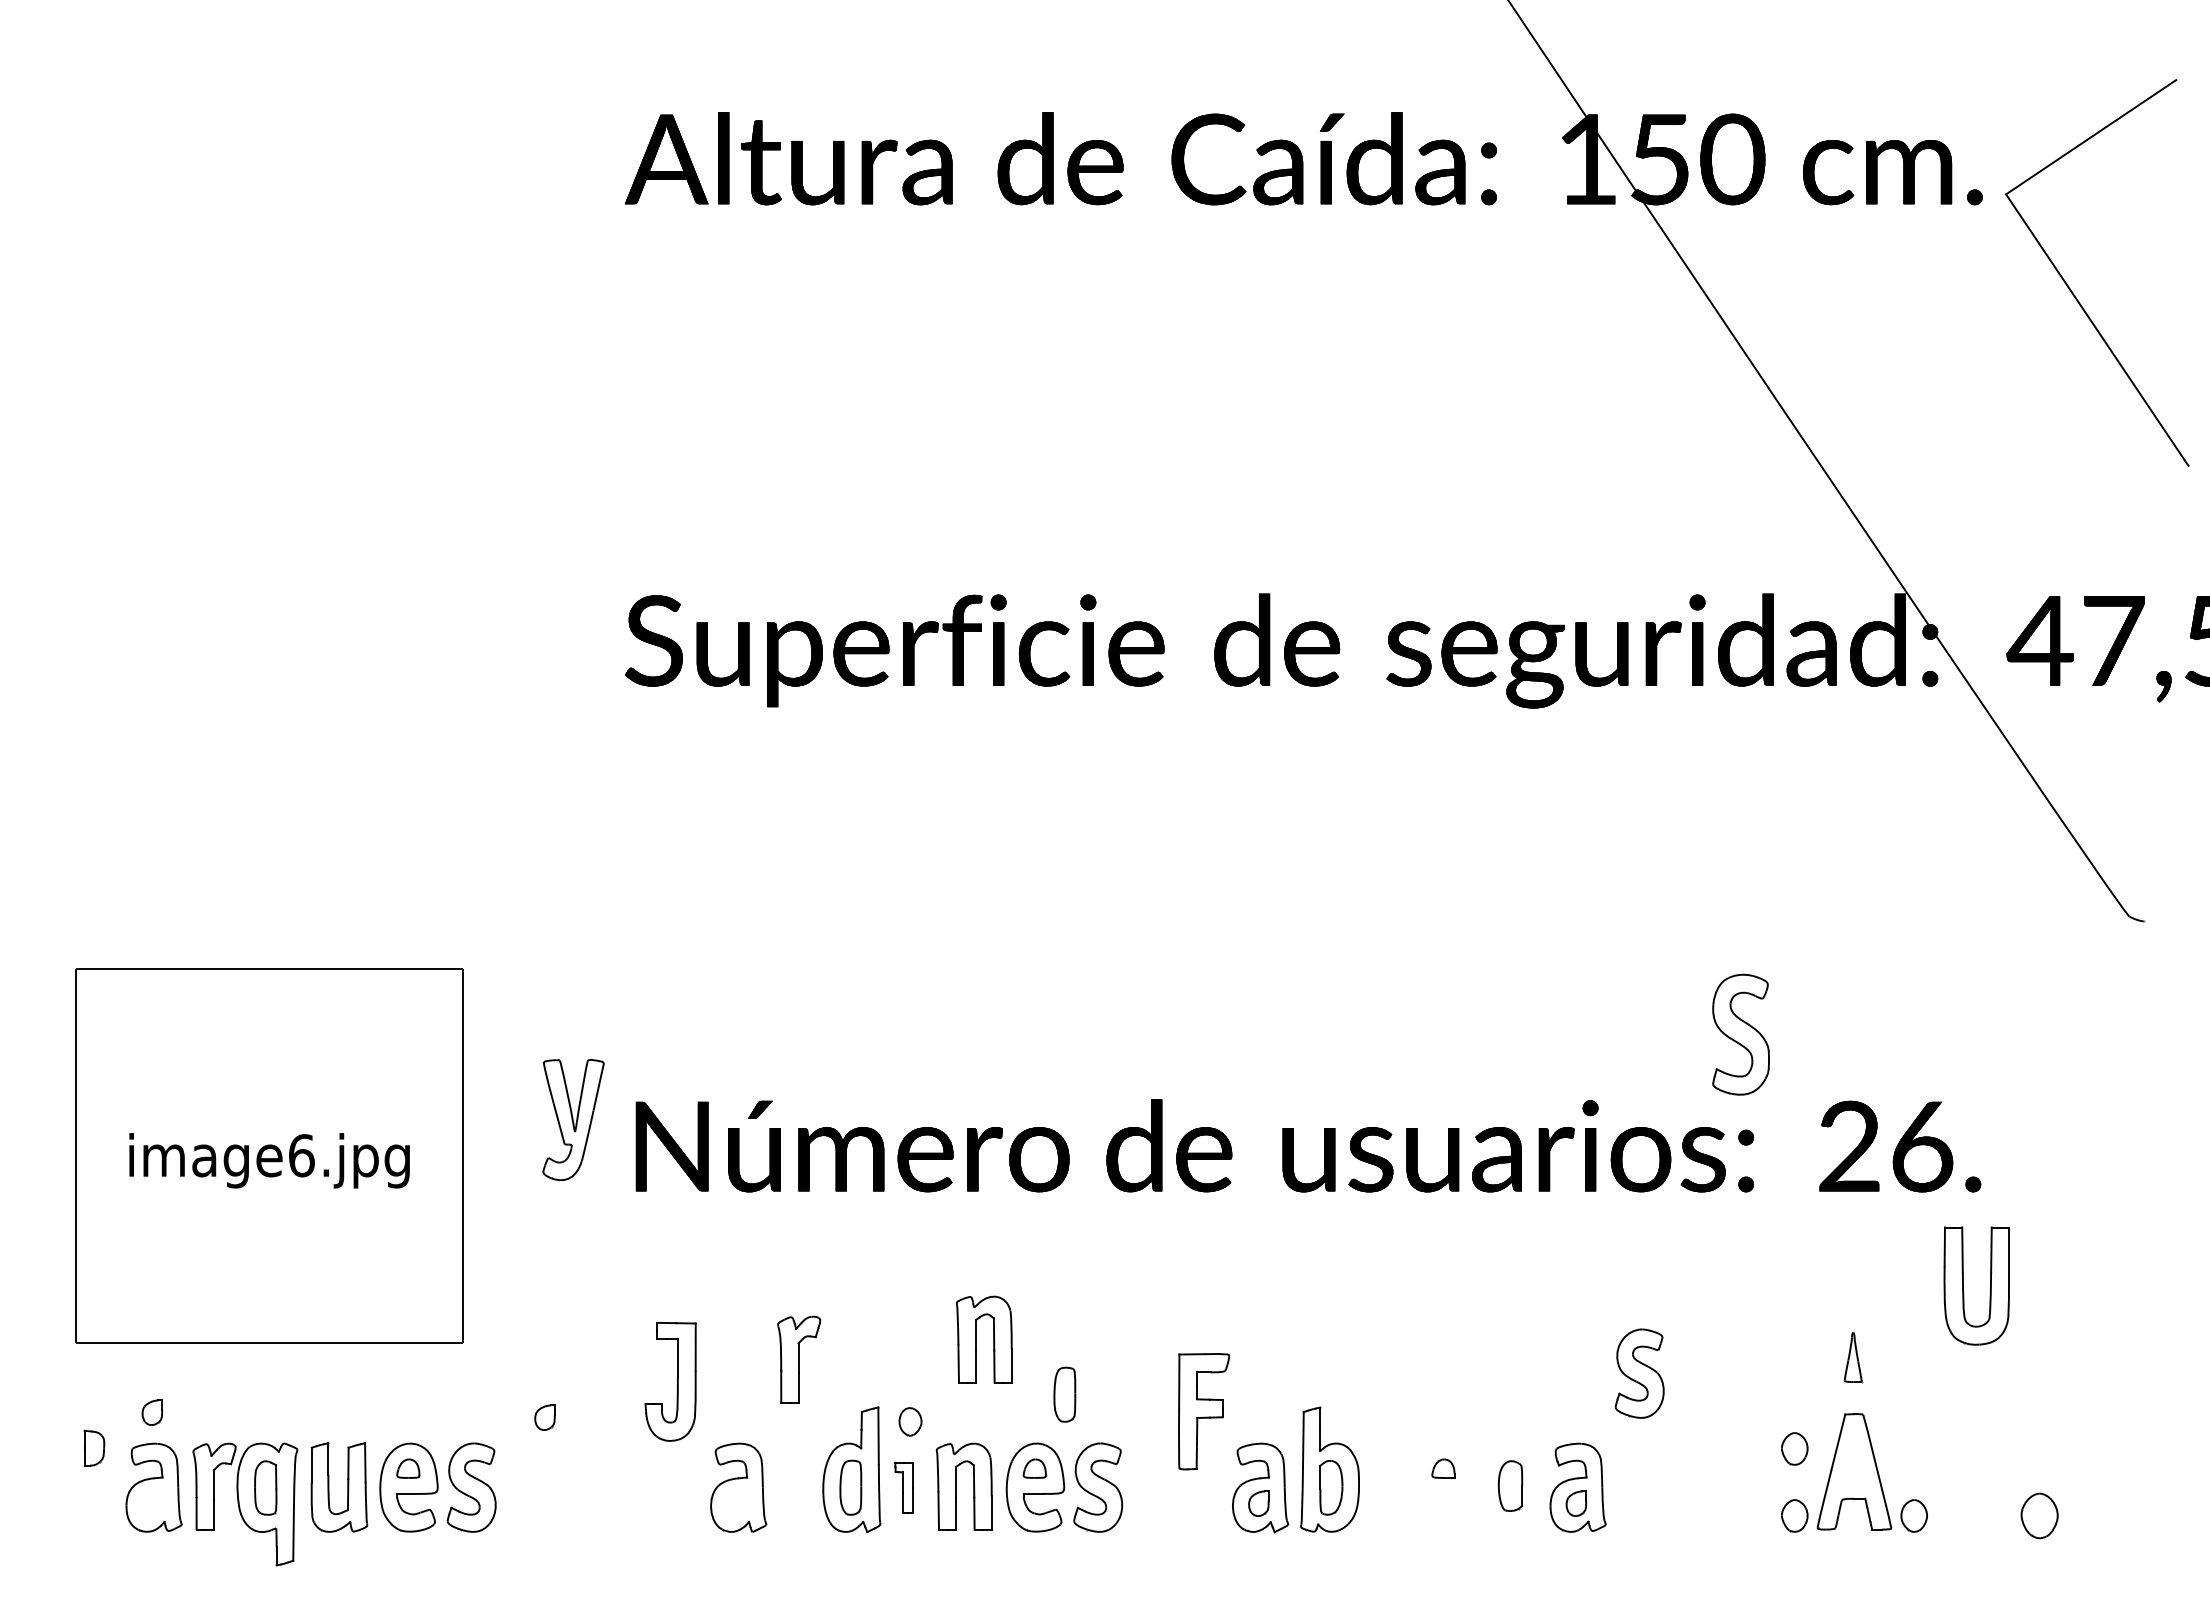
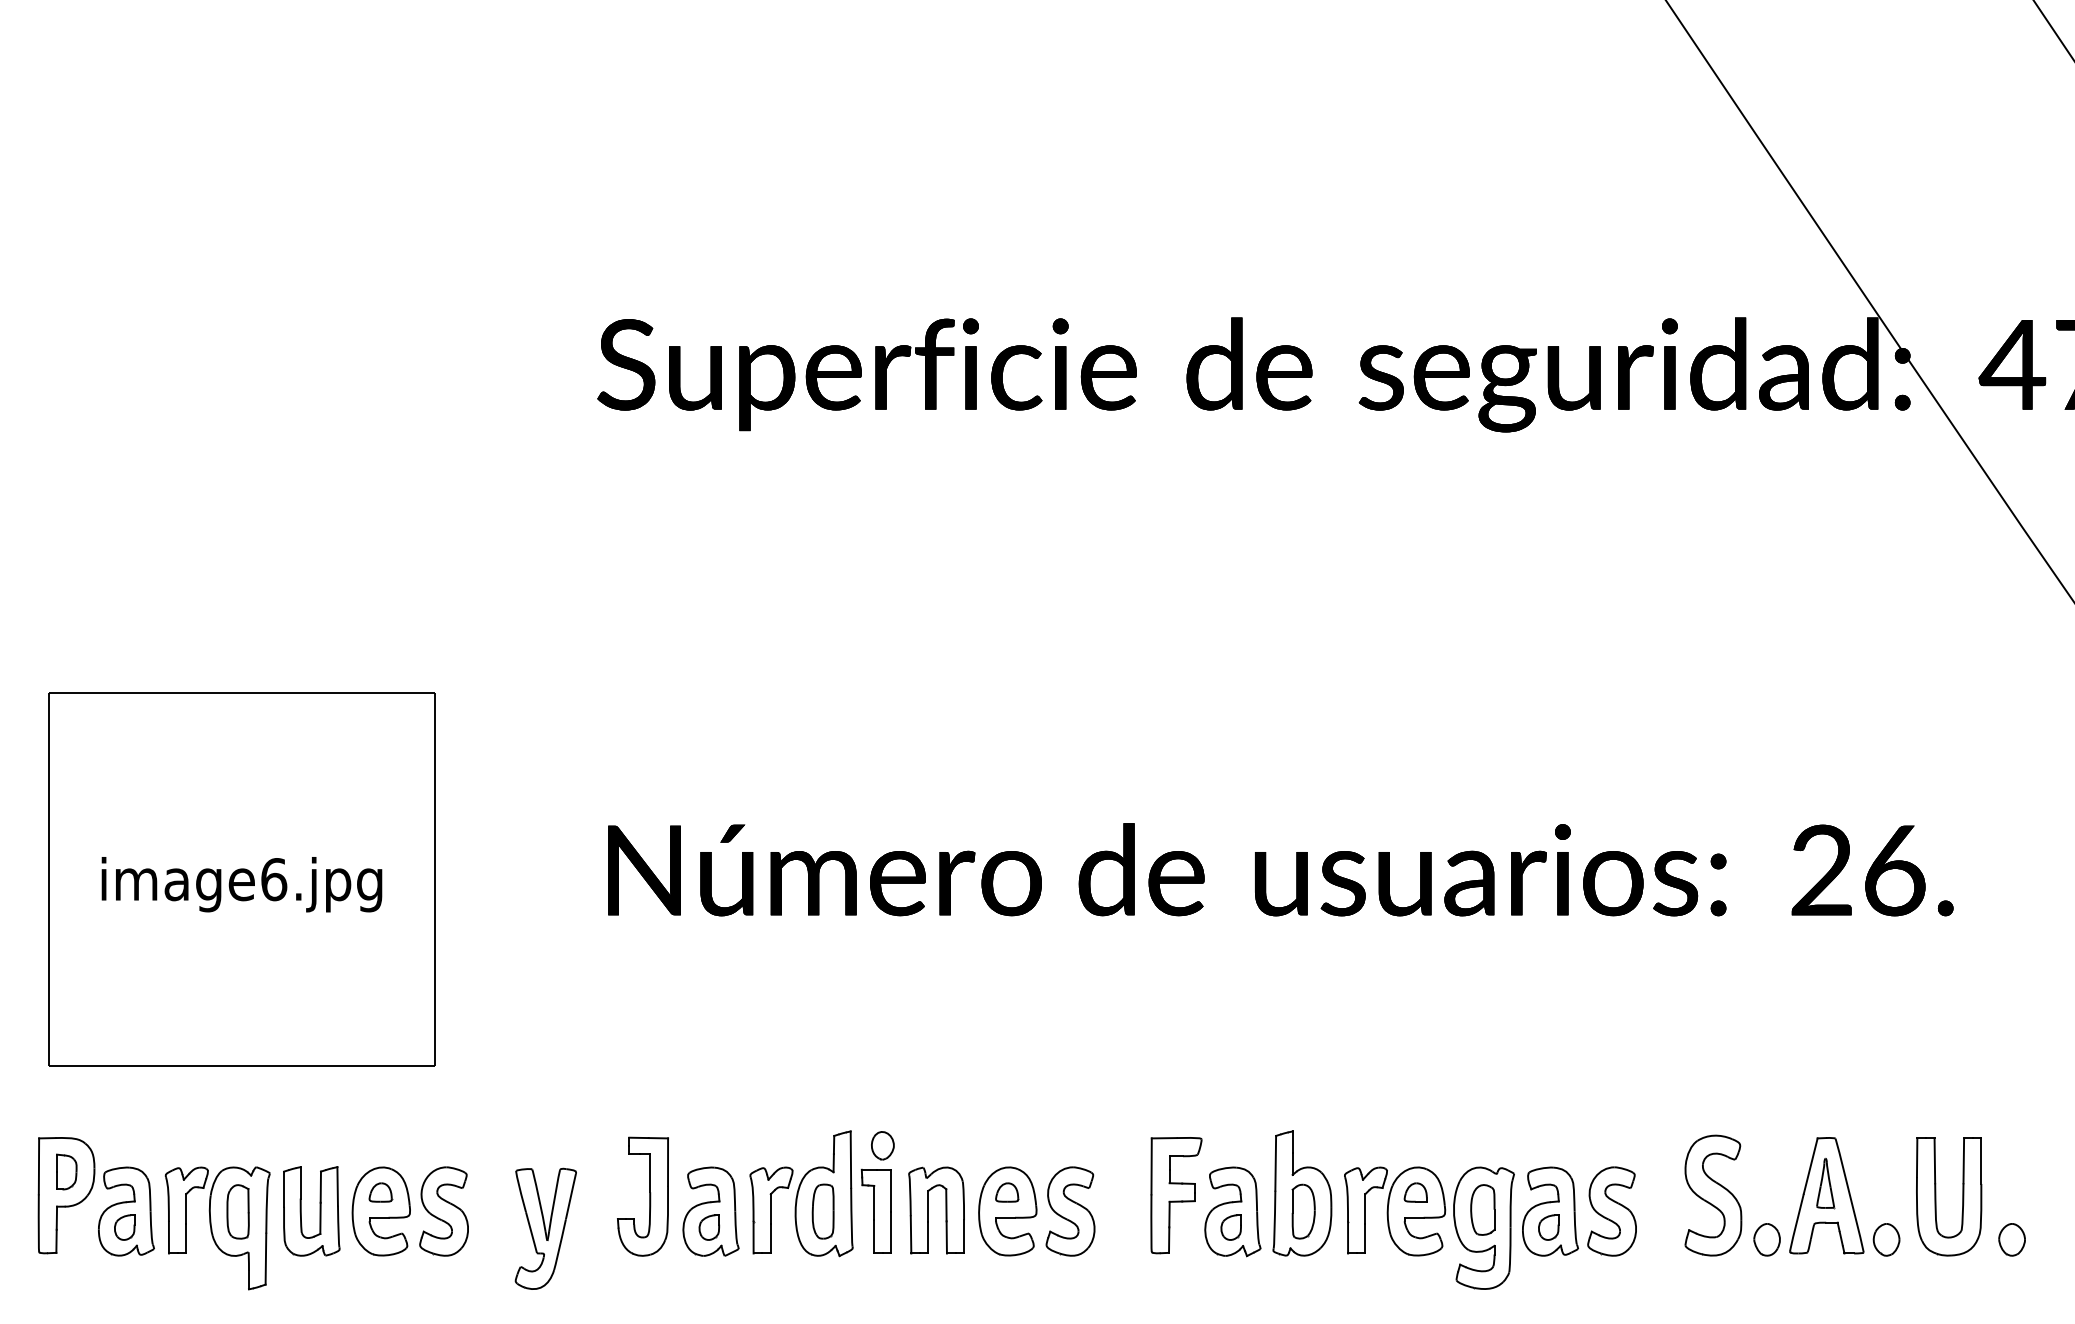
part: (1740, 1034) -> (1712, 1195), moved
part: (573, 1120) -> (545, 1229), moved
part: (1963, 1285) -> (1935, 1196), moved
part: (976, 1339) -> (948, 1063), removed
part: (1853, 1357) -> (1825, 1183), moved
part: (799, 1359) -> (771, 1210), moved
part: (1639, 1373) -> (1611, 1211), moved
part: (677, 1381) -> (649, 1196), moved
part: (1064, 1394) -> (1036, 1118), removed
part: (1204, 1411) -> (1176, 1195), moved
part: (152, 1412) -> (124, 1227), moved
part: (544, 1417) -> (708, 1227), moved
part: (1794, 1448) -> (1766, 1172), removed
part: (93, 1471) -> (65, 1195), added
part: (903, 1487) -> (875, 1211), size x1.67
part: (1458, 1510) -> (1430, 1234), added
part: (2039, 1515) -> (2011, 1239), size x0.71

